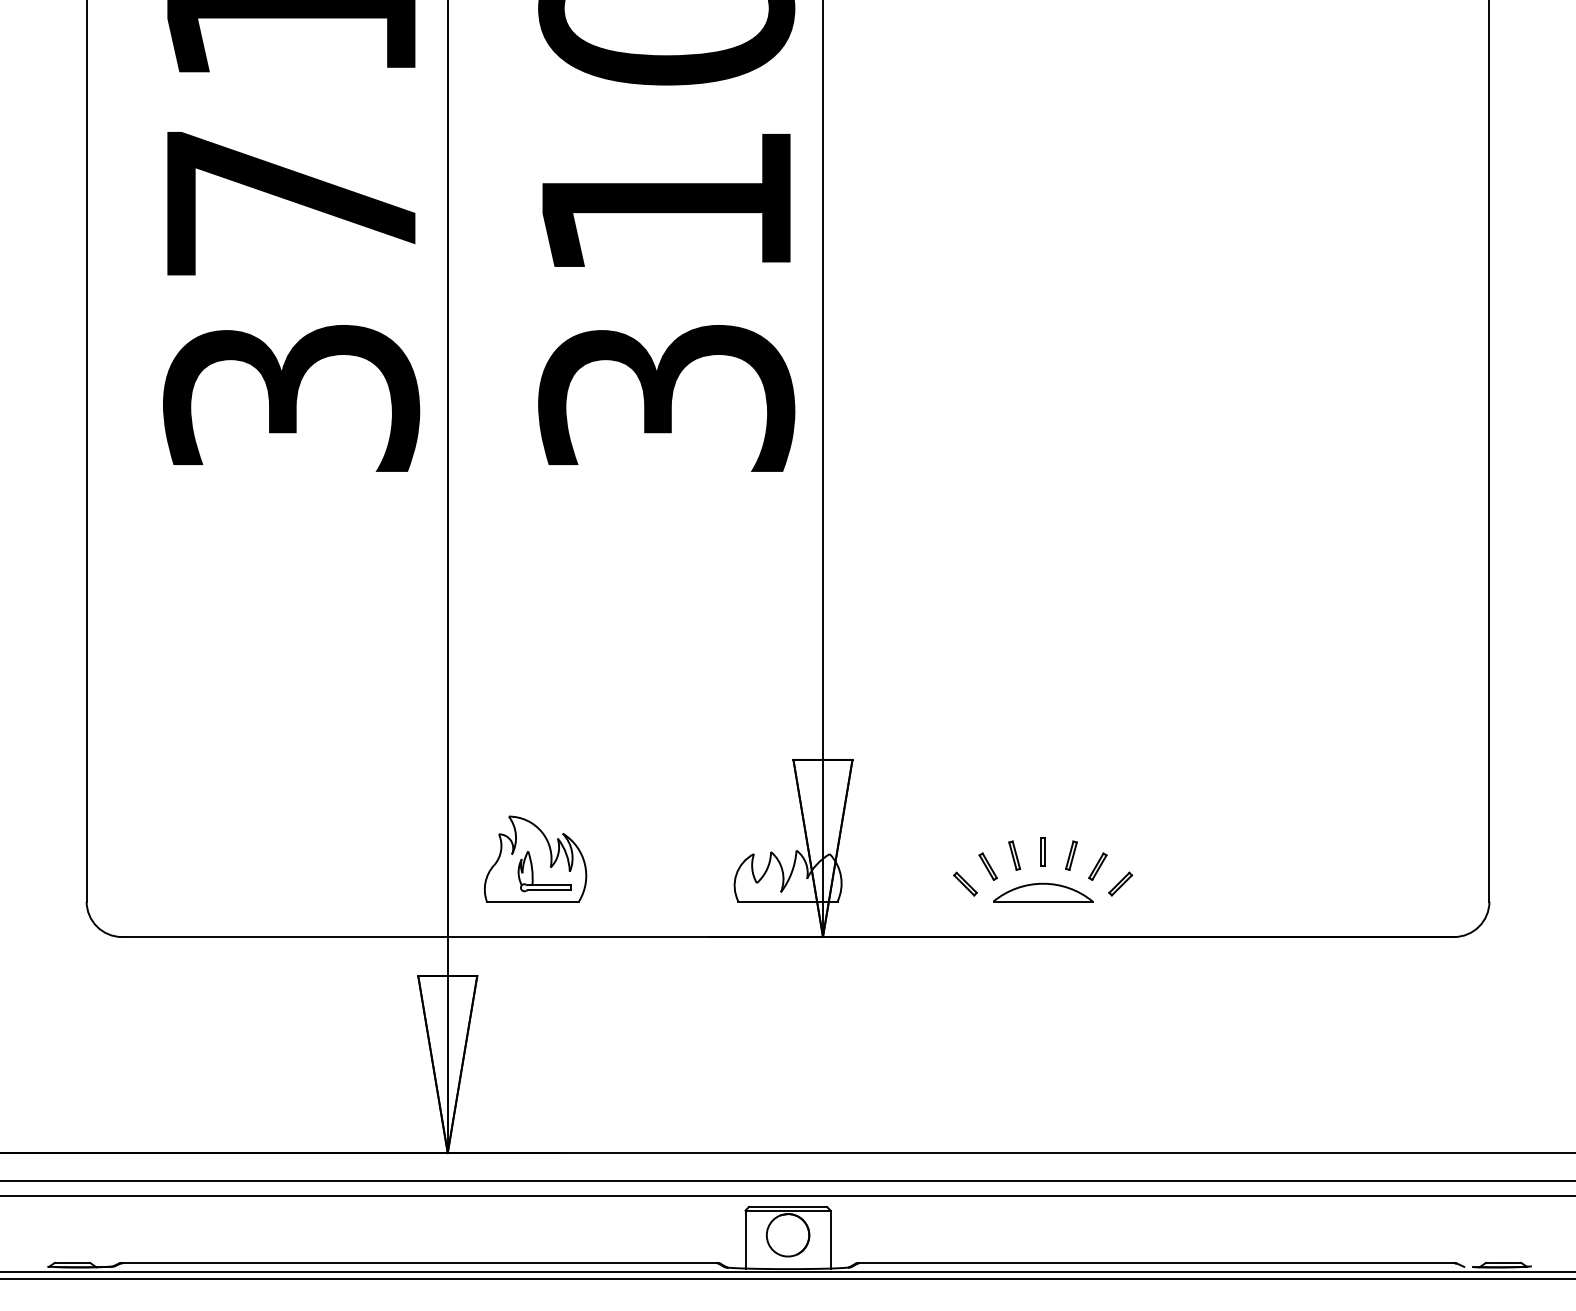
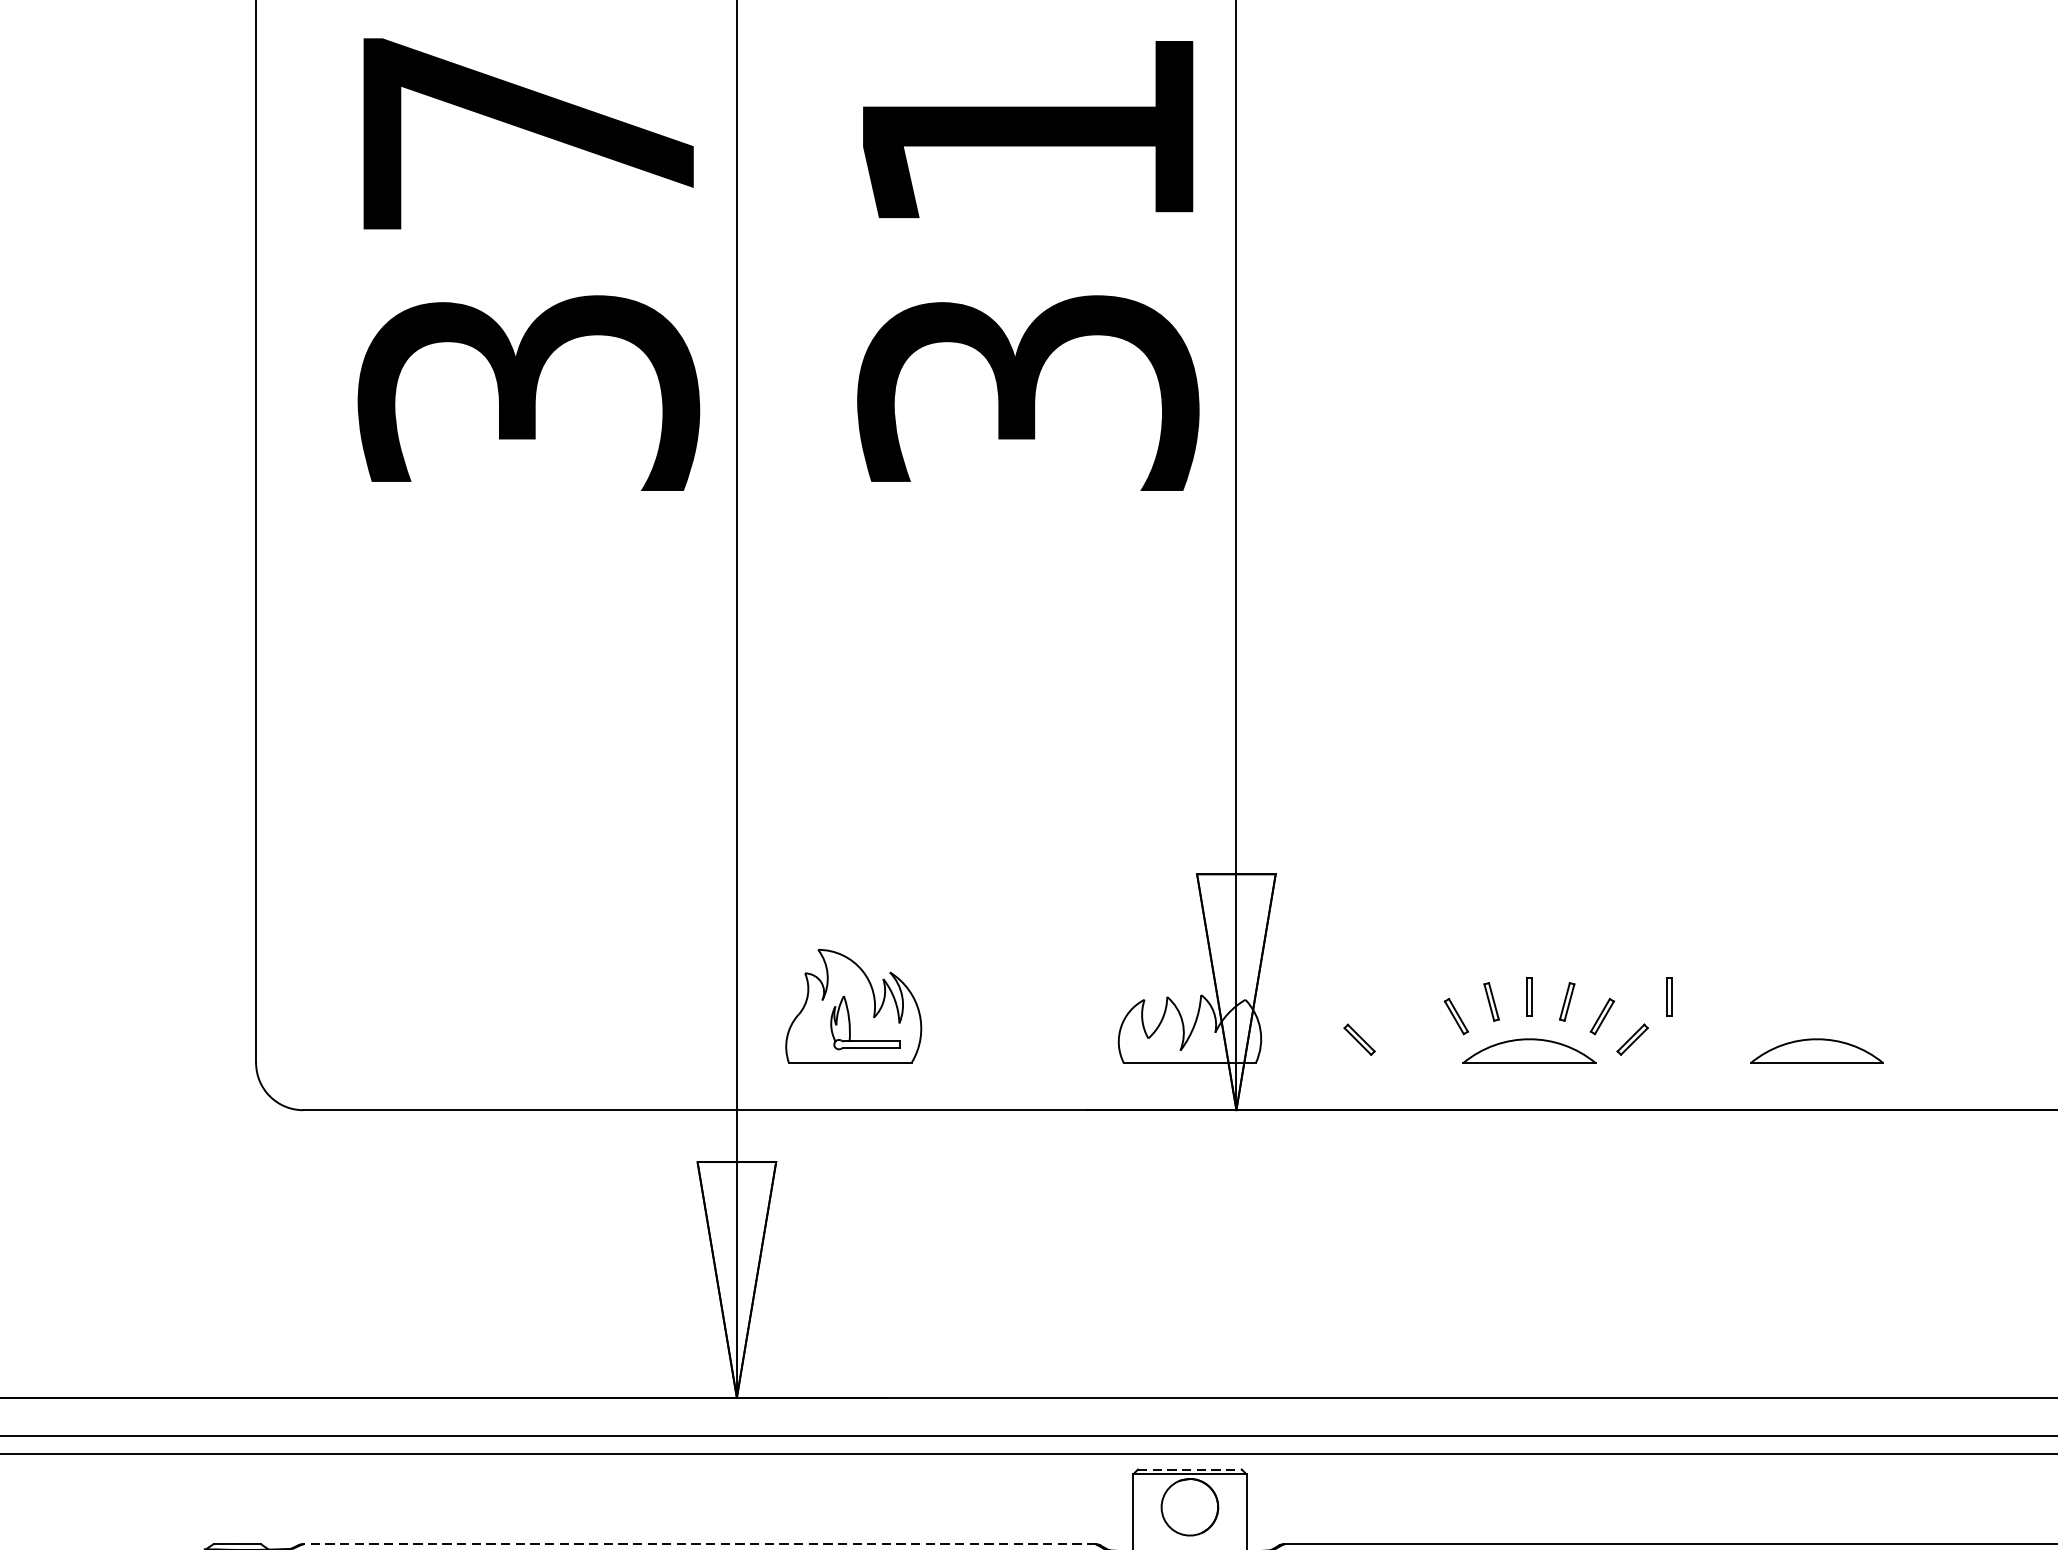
part: (1147, 851) -> (1668, 996), added
part: (965, 883) -> (1359, 1038), moved
part: (1259, 892) -> (1817, 1050), added
line: (788, 1206) -> (1190, 1468), solid -> dashed
line: (419, 1263) -> (699, 1544), solid -> dashed

